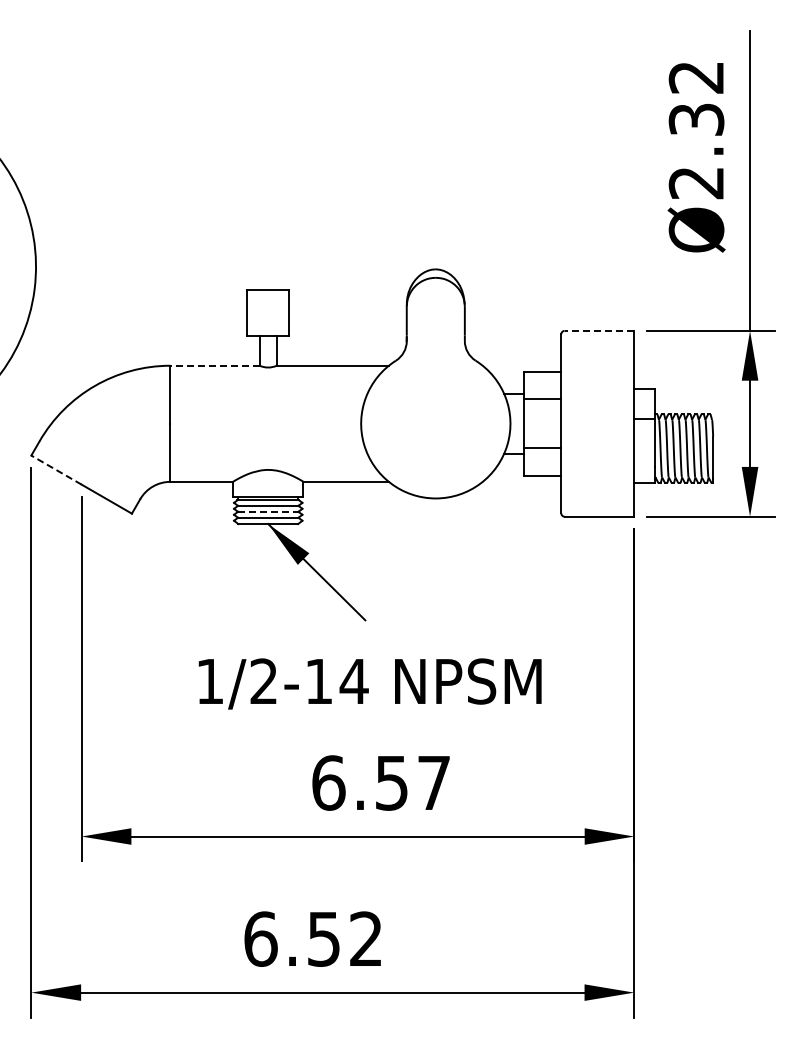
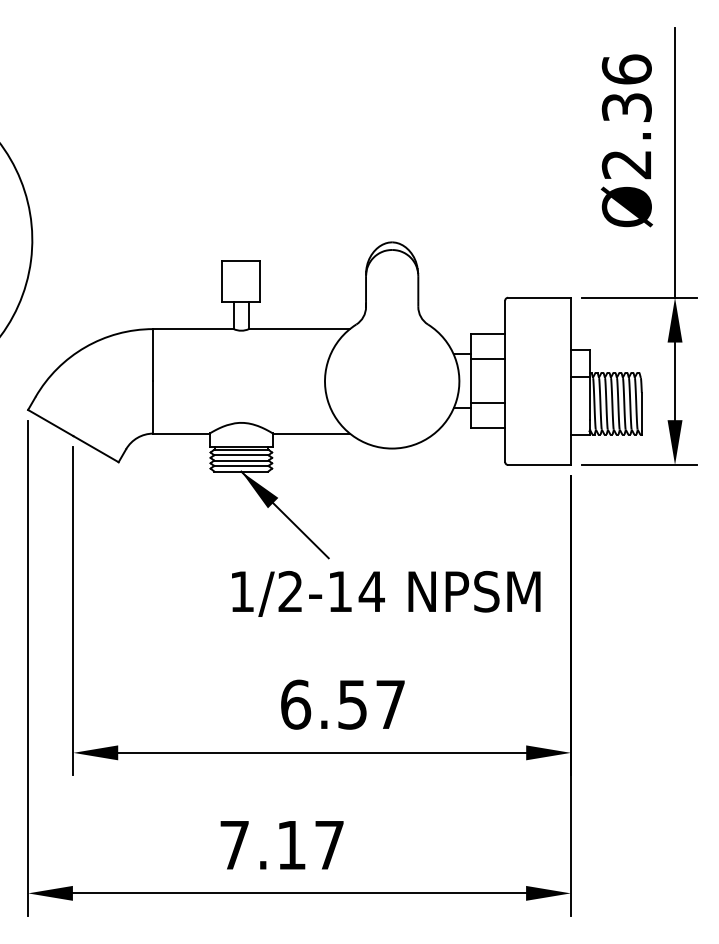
text: (696, 76) -> (626, 68), Ø2.32 -> Ø2.36
line: (599, 330) -> (539, 297), dashed -> solid
line: (215, 365) -> (193, 328), dashed -> solid
line: (56, 469) -> (50, 422), dashed -> solid
line: (268, 511) -> (241, 460), dashed -> solid
text: (369, 683) -> (385, 593), moved
text: (312, 938) -> (281, 844), 6.52 -> 7.17

